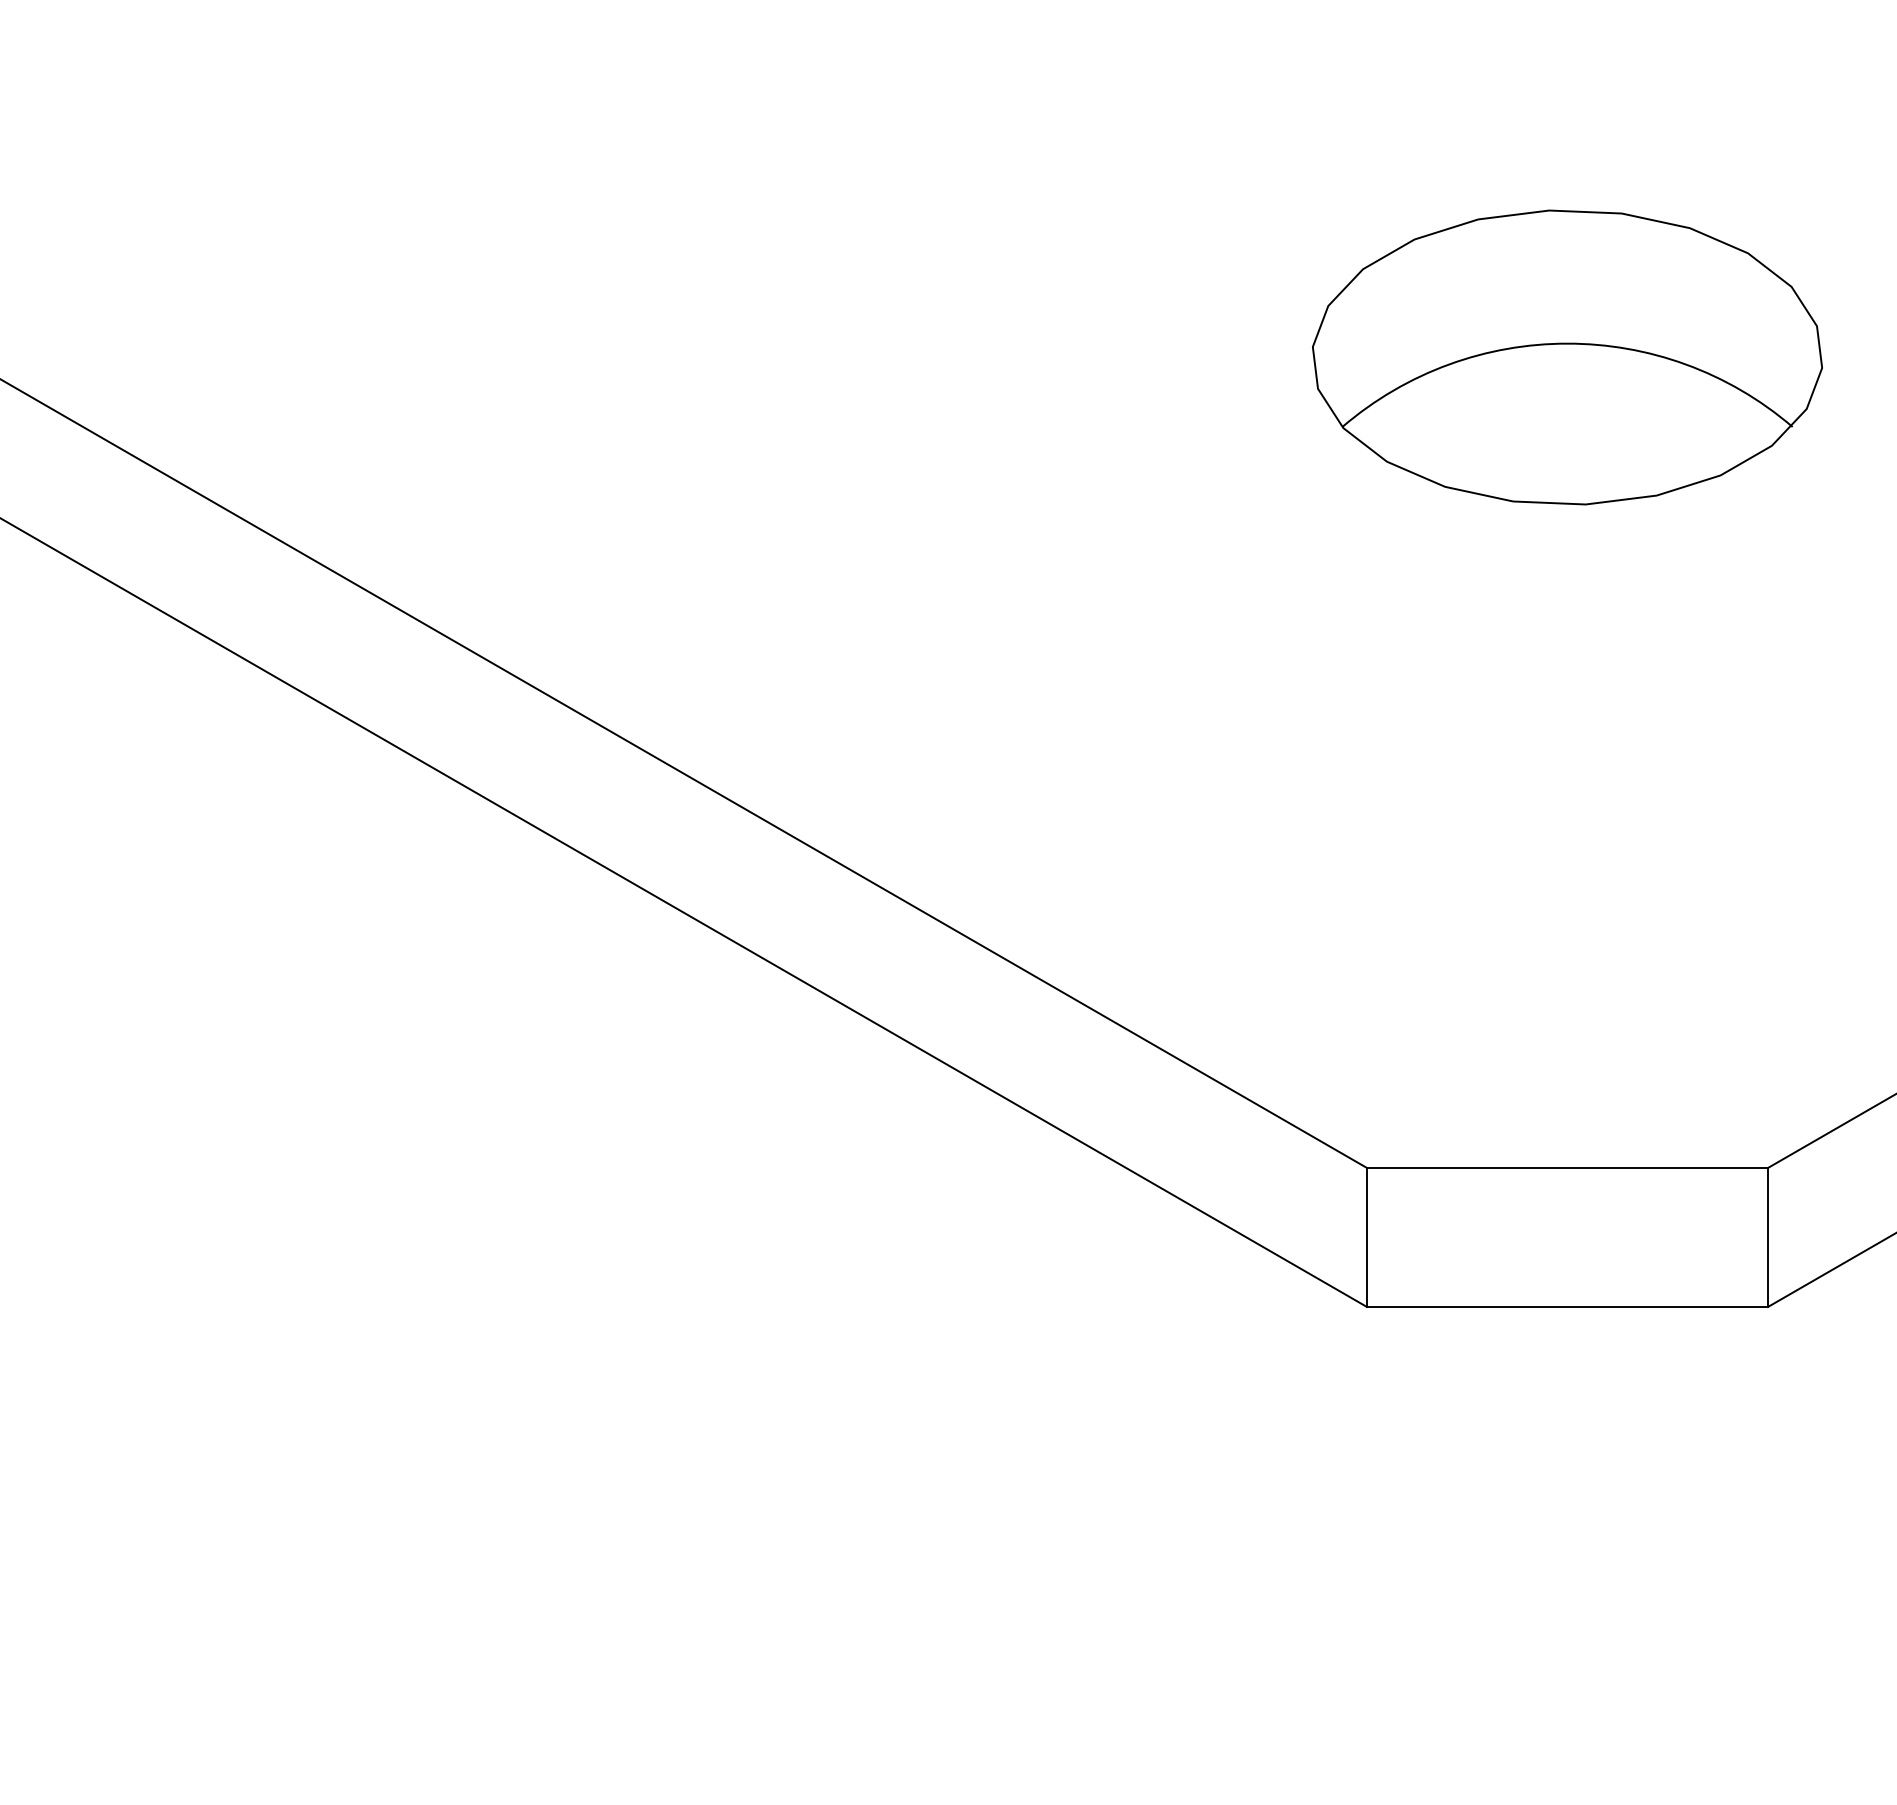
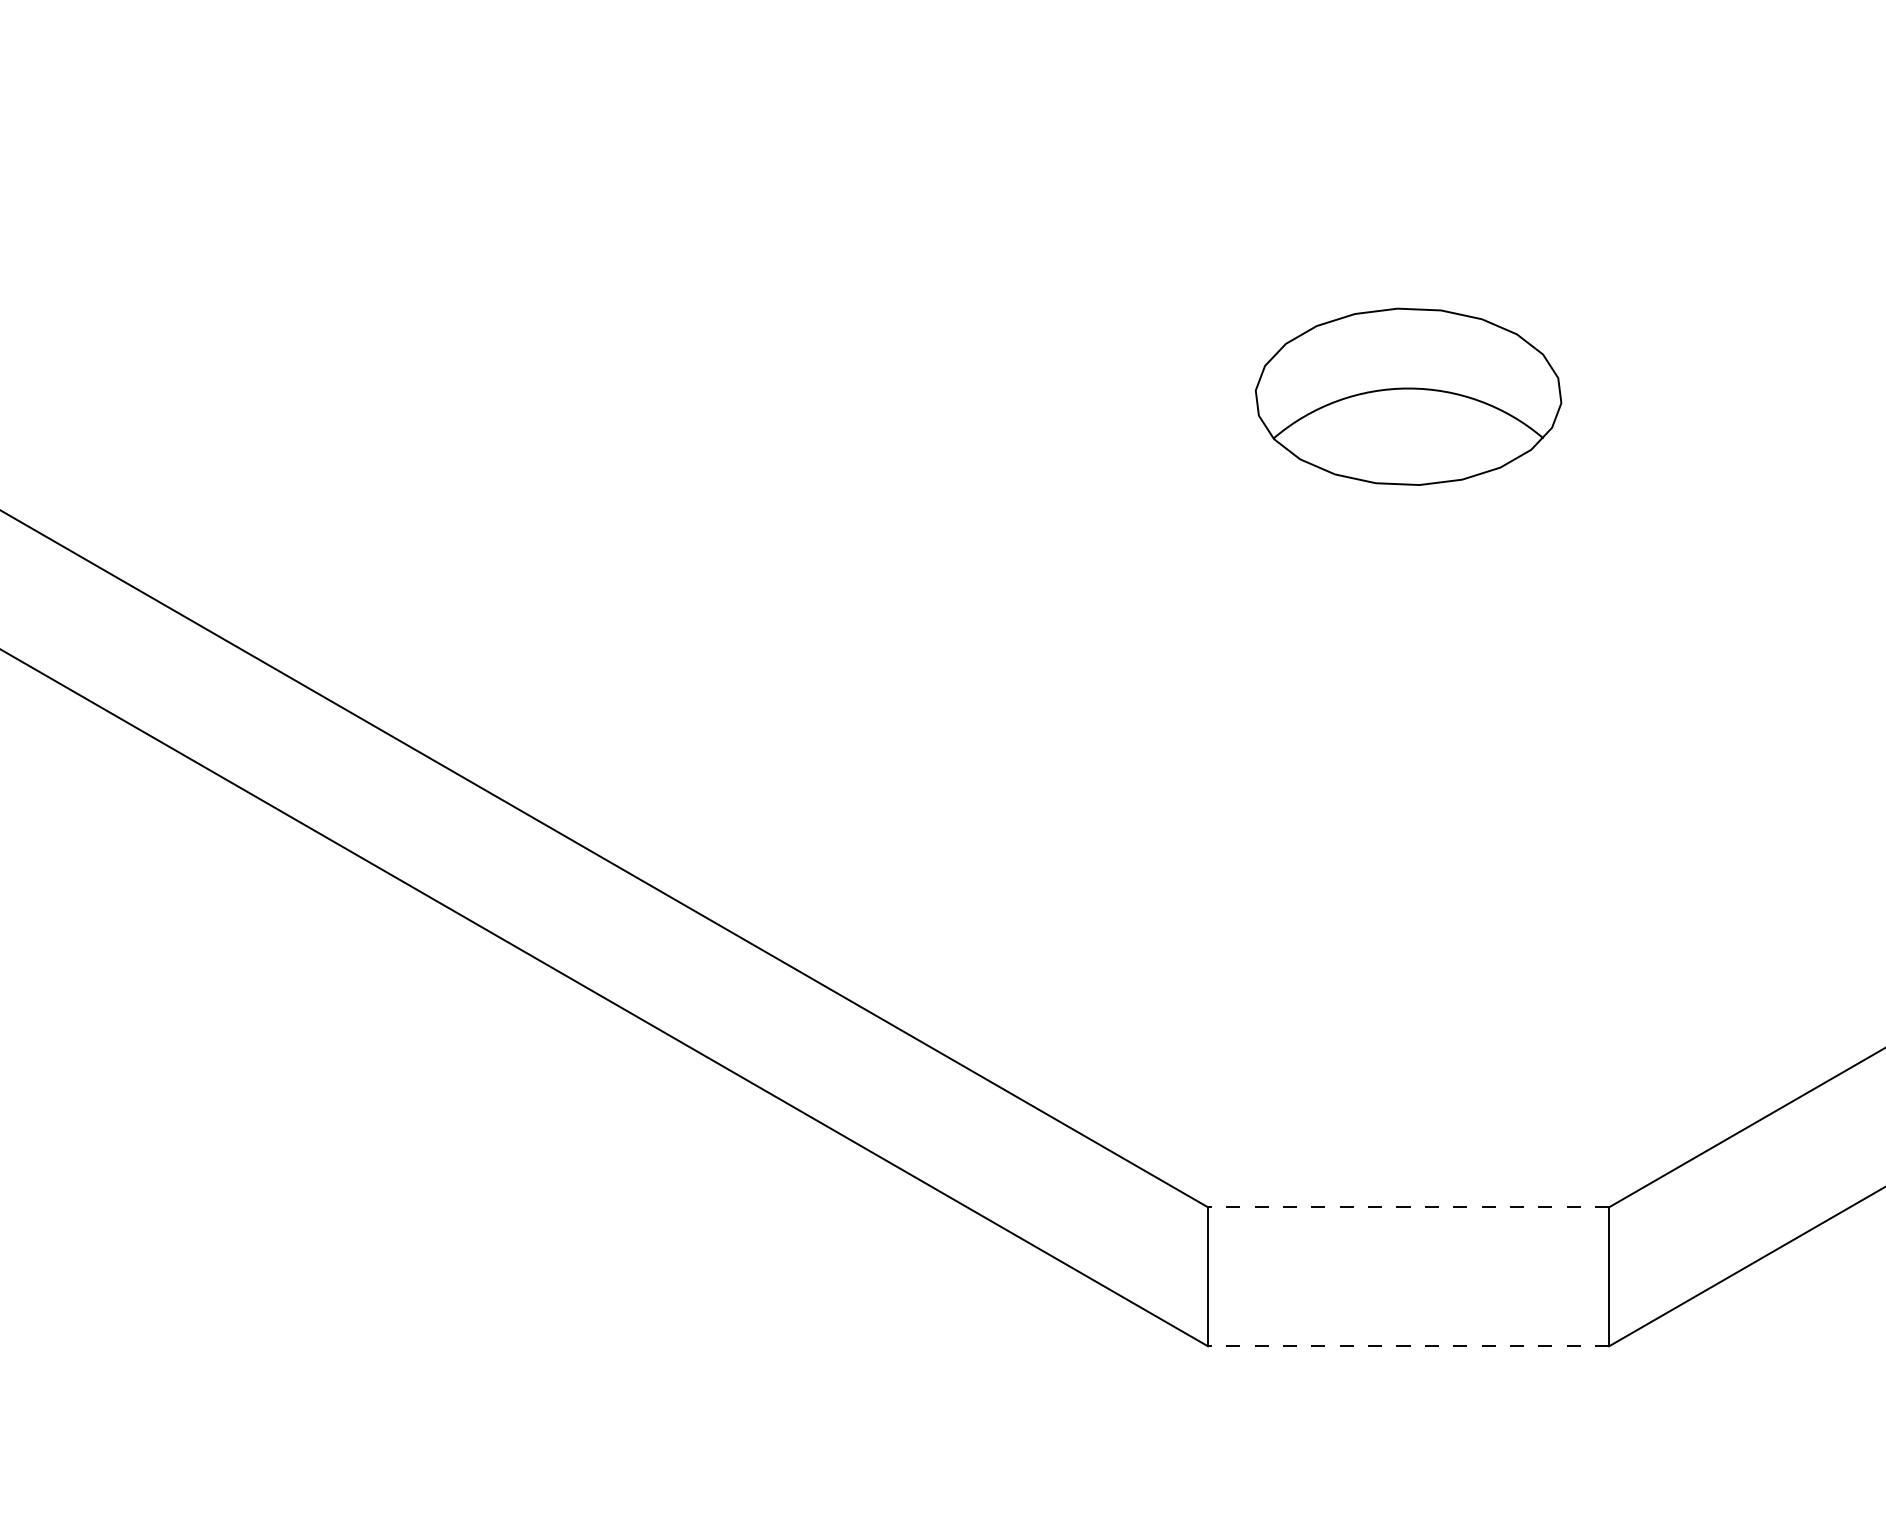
part: (1567, 357) -> (1408, 396), size x0.6
line: (1567, 1167) -> (1408, 1206), solid -> dashed
line: (1567, 1306) -> (1408, 1345), solid -> dashed

